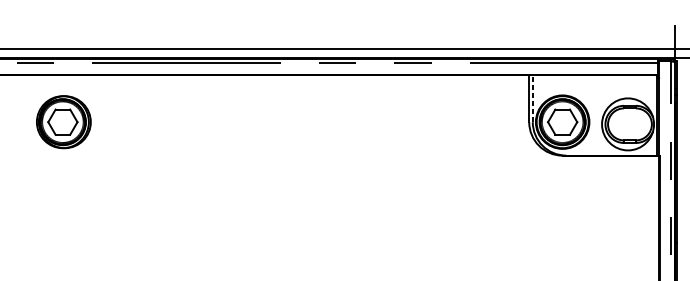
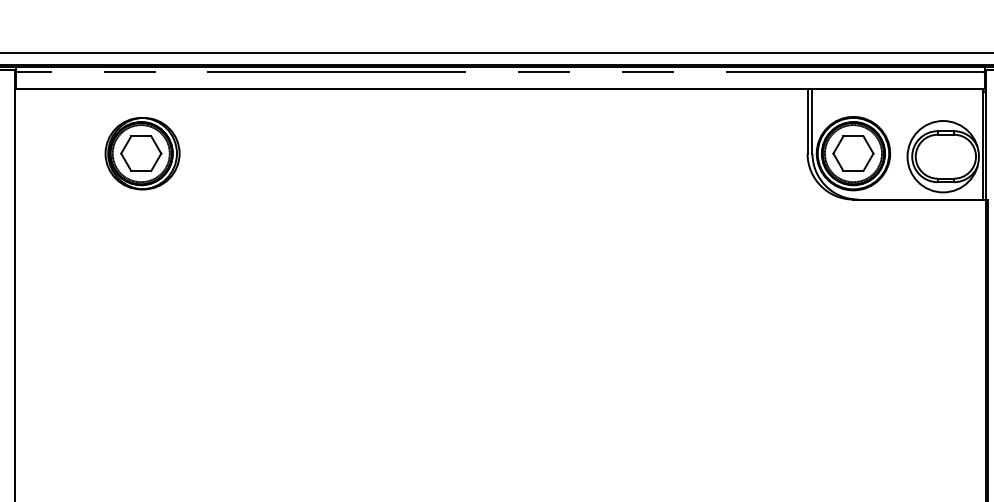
line: (532, 98) -> (812, 121), dashed -> solid
part: (63, 122) -> (142, 153), moved

